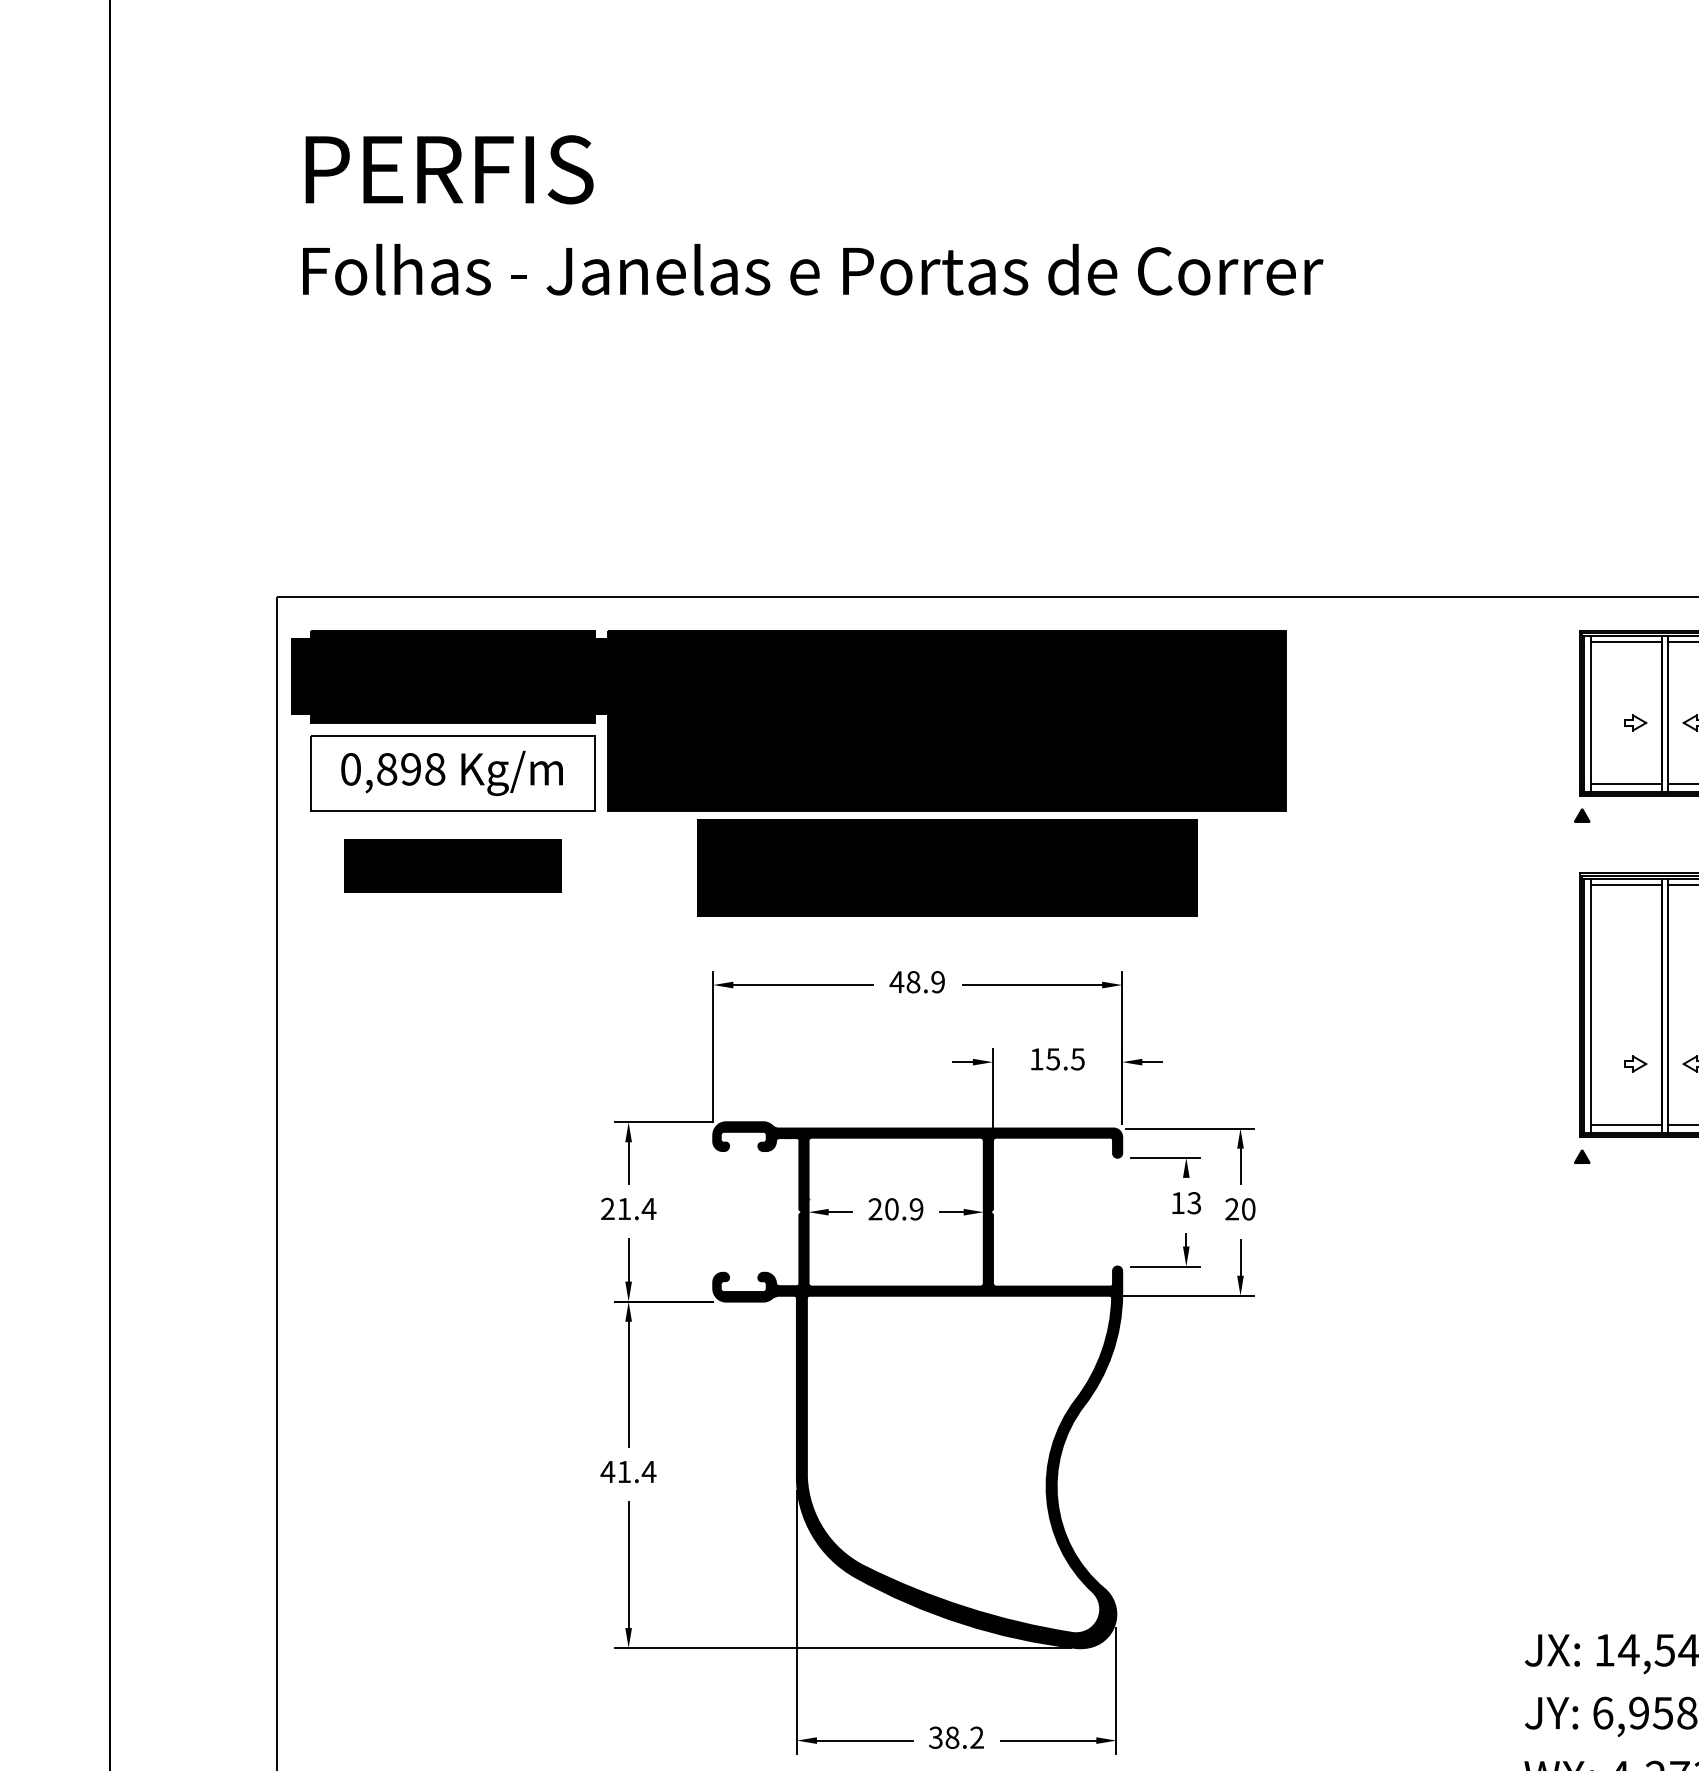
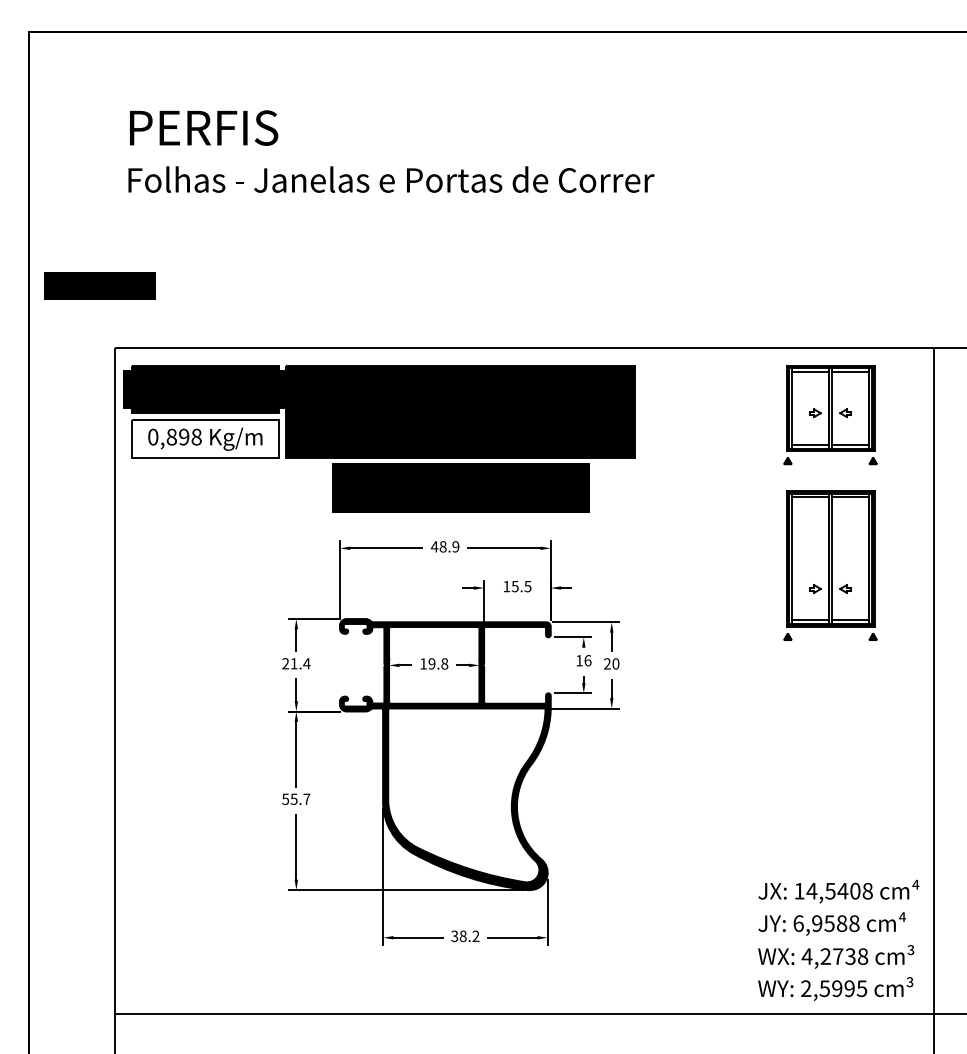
text: (452, 865) -> (99, 285), moved
text: (1193, 1202) -> (587, 660), 13 -> 16
text: (896, 1208) -> (434, 663), 20.9 -> 19.8
text: (626, 1470) -> (295, 798), 41.4 -> 55.7

